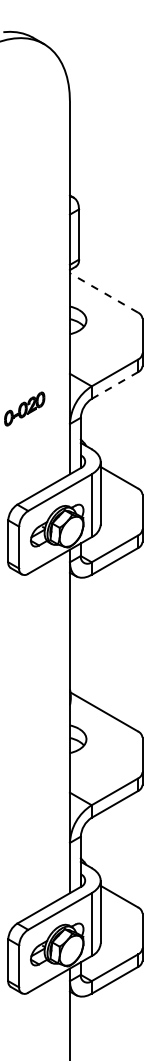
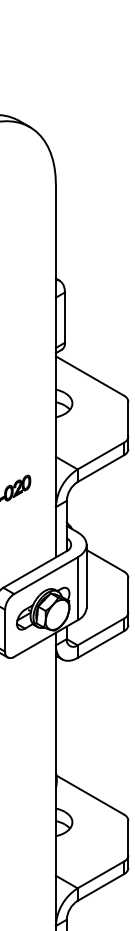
line: (103, 292) -> (89, 375), dashed -> solid
line: (114, 385) -> (100, 468), dashed -> solid

